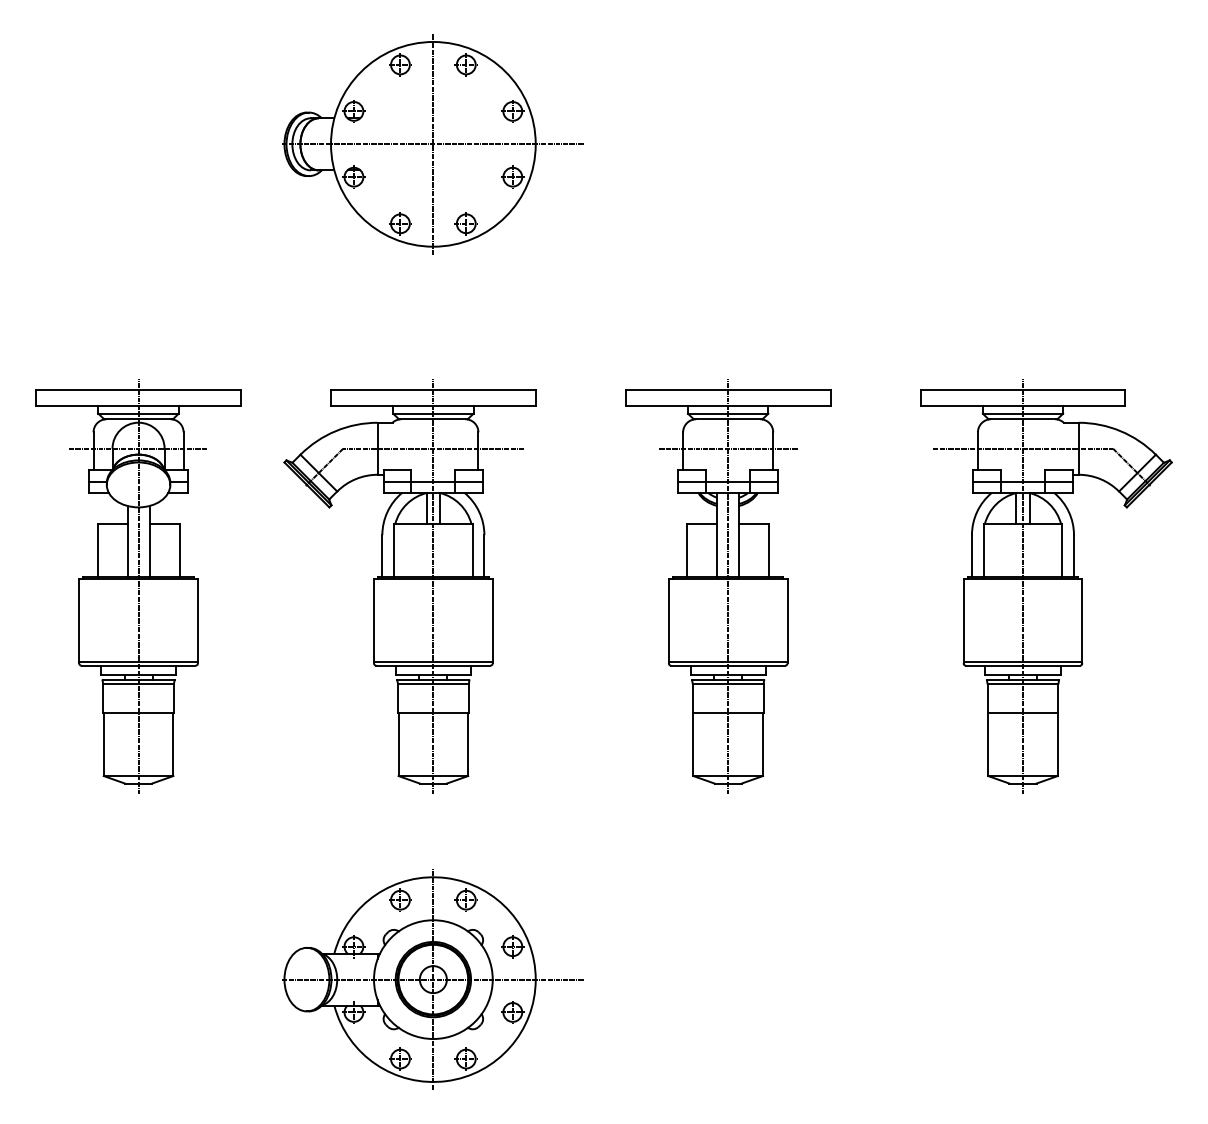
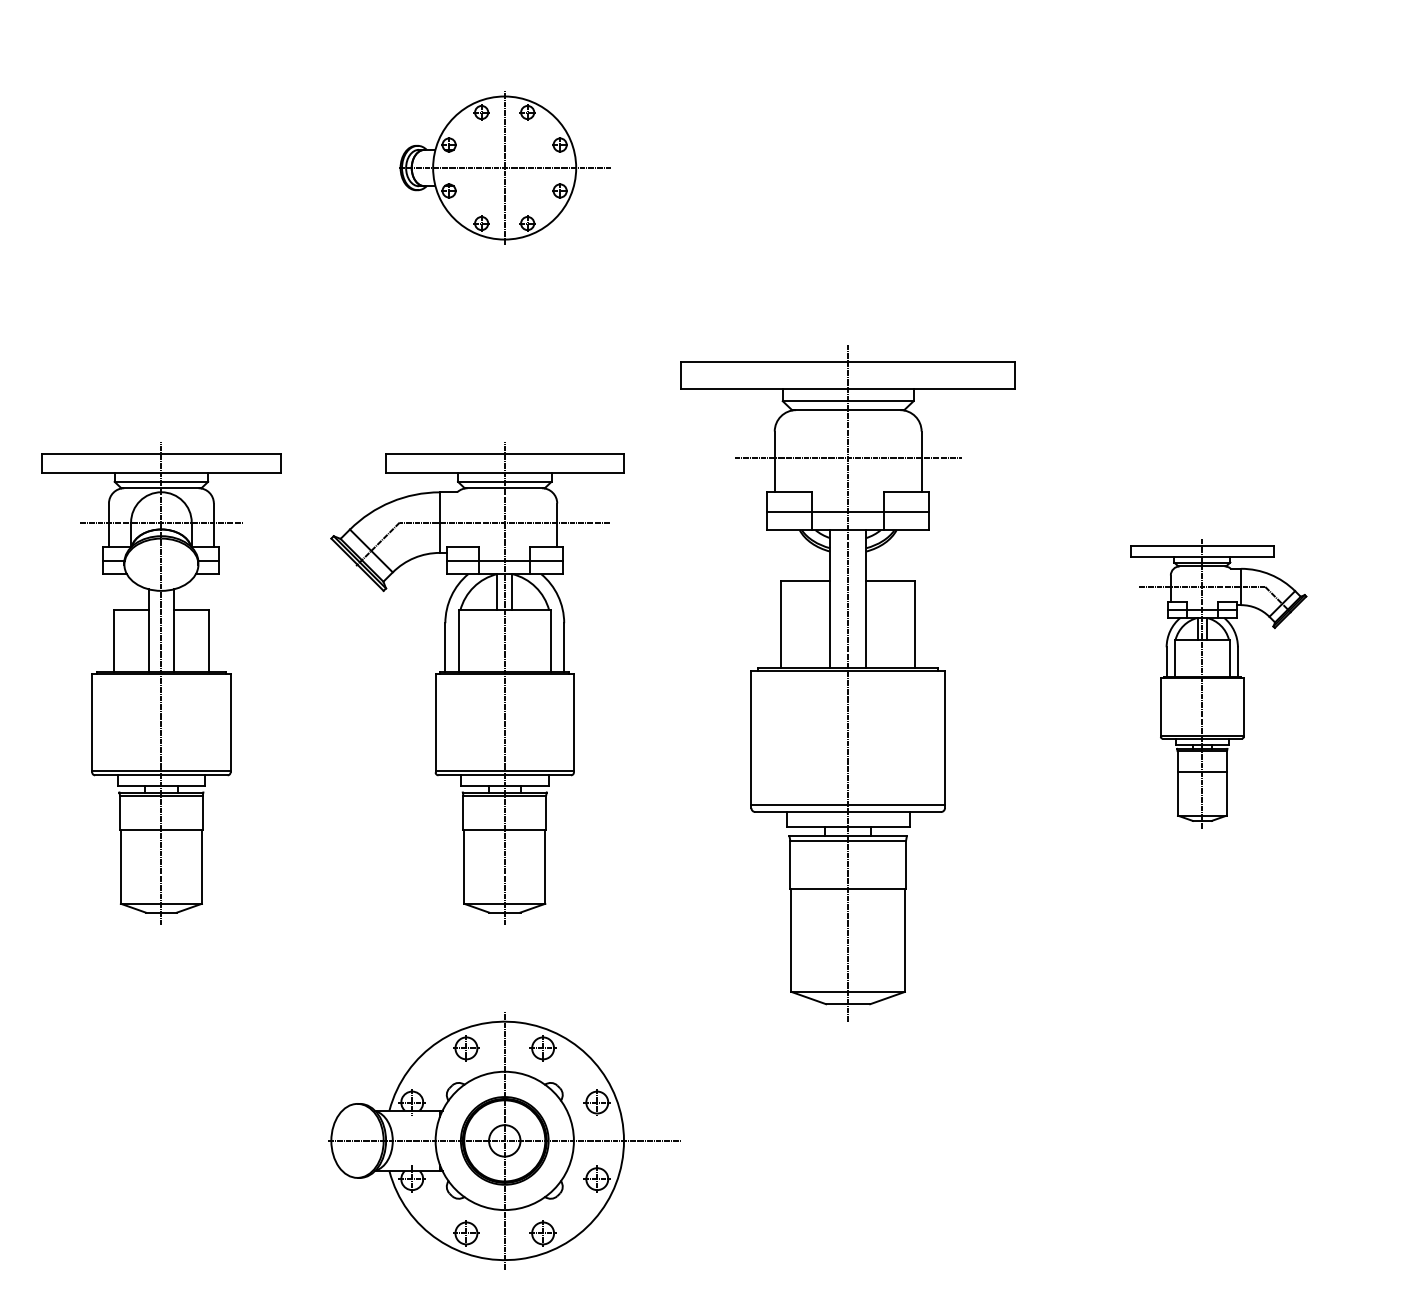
part: (433, 143) -> (504, 167), size x0.6
part: (727, 586) -> (847, 683), size x1.4
part: (1046, 586) -> (1218, 683), size x0.6

